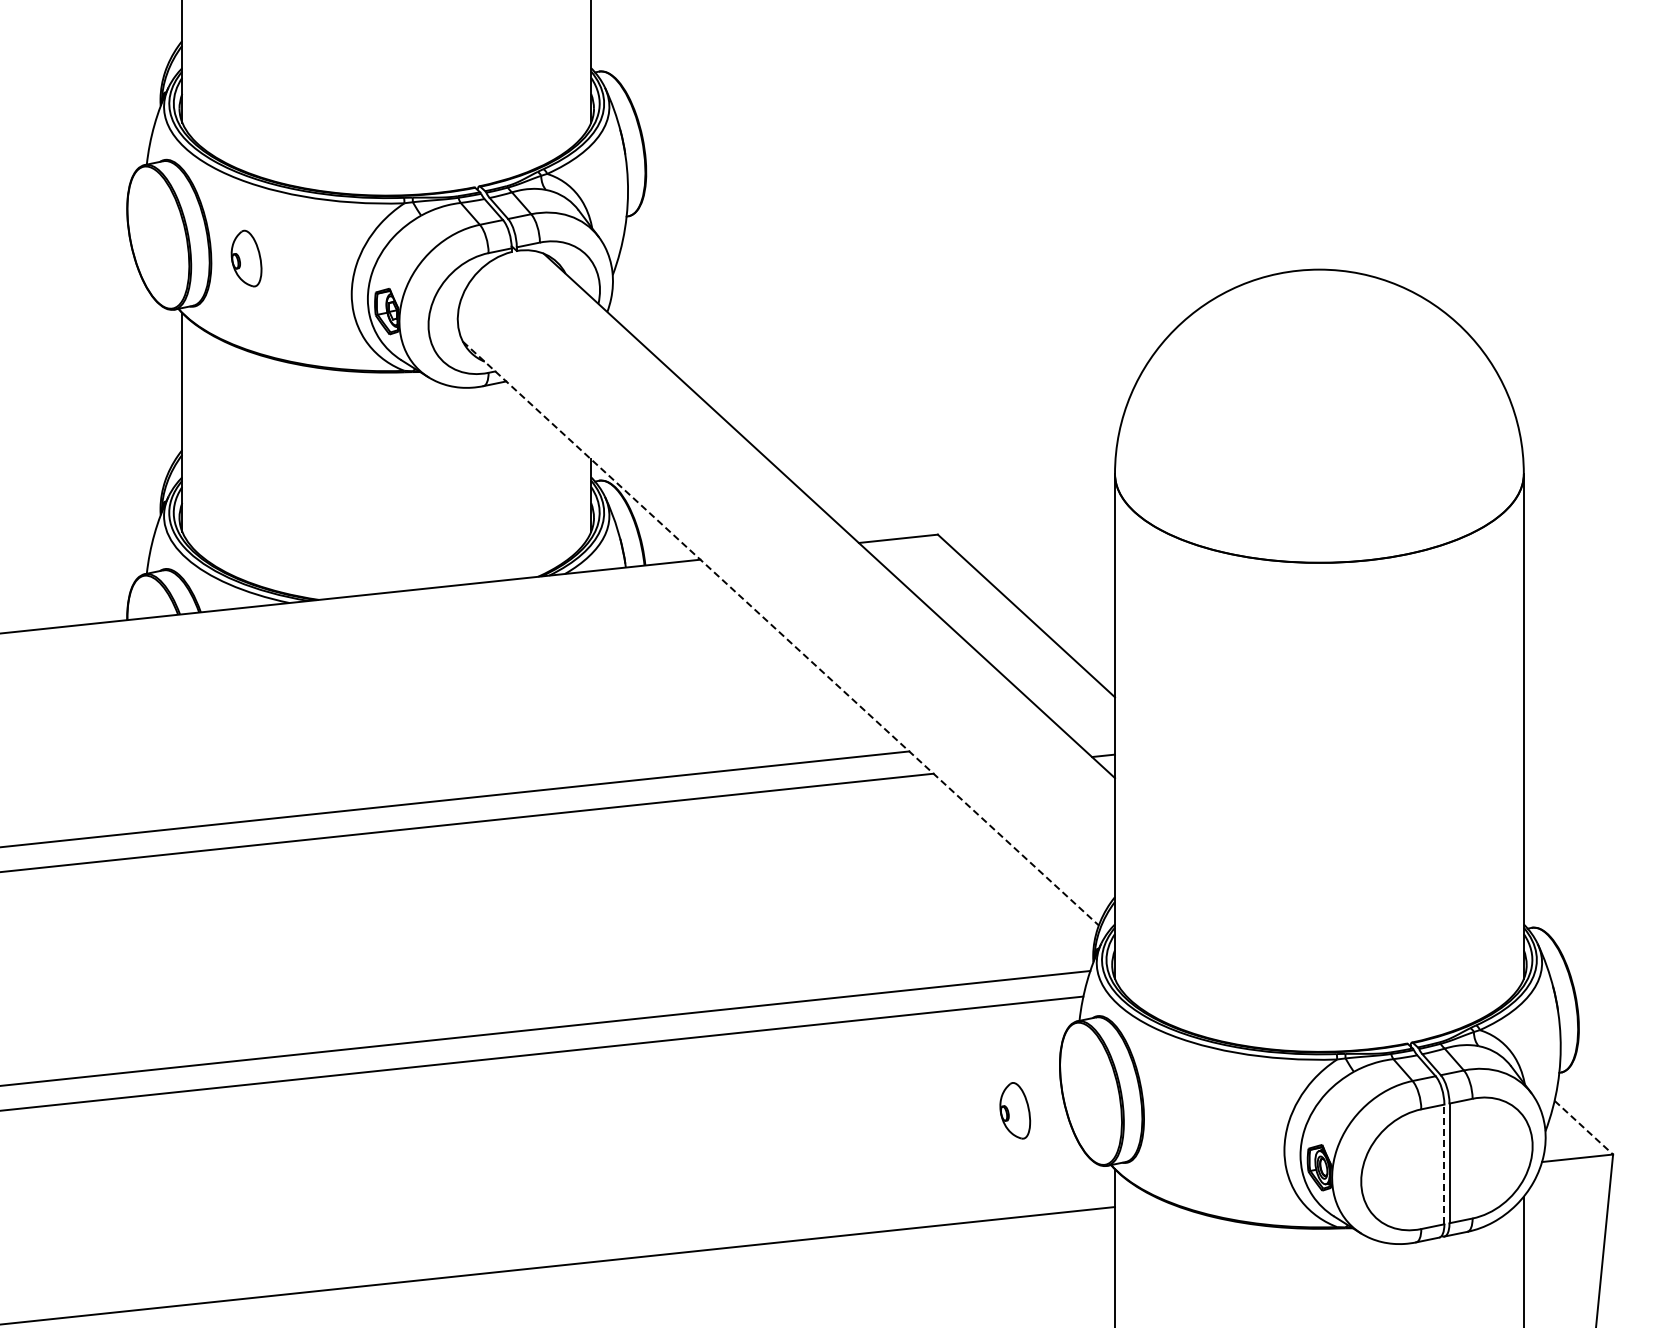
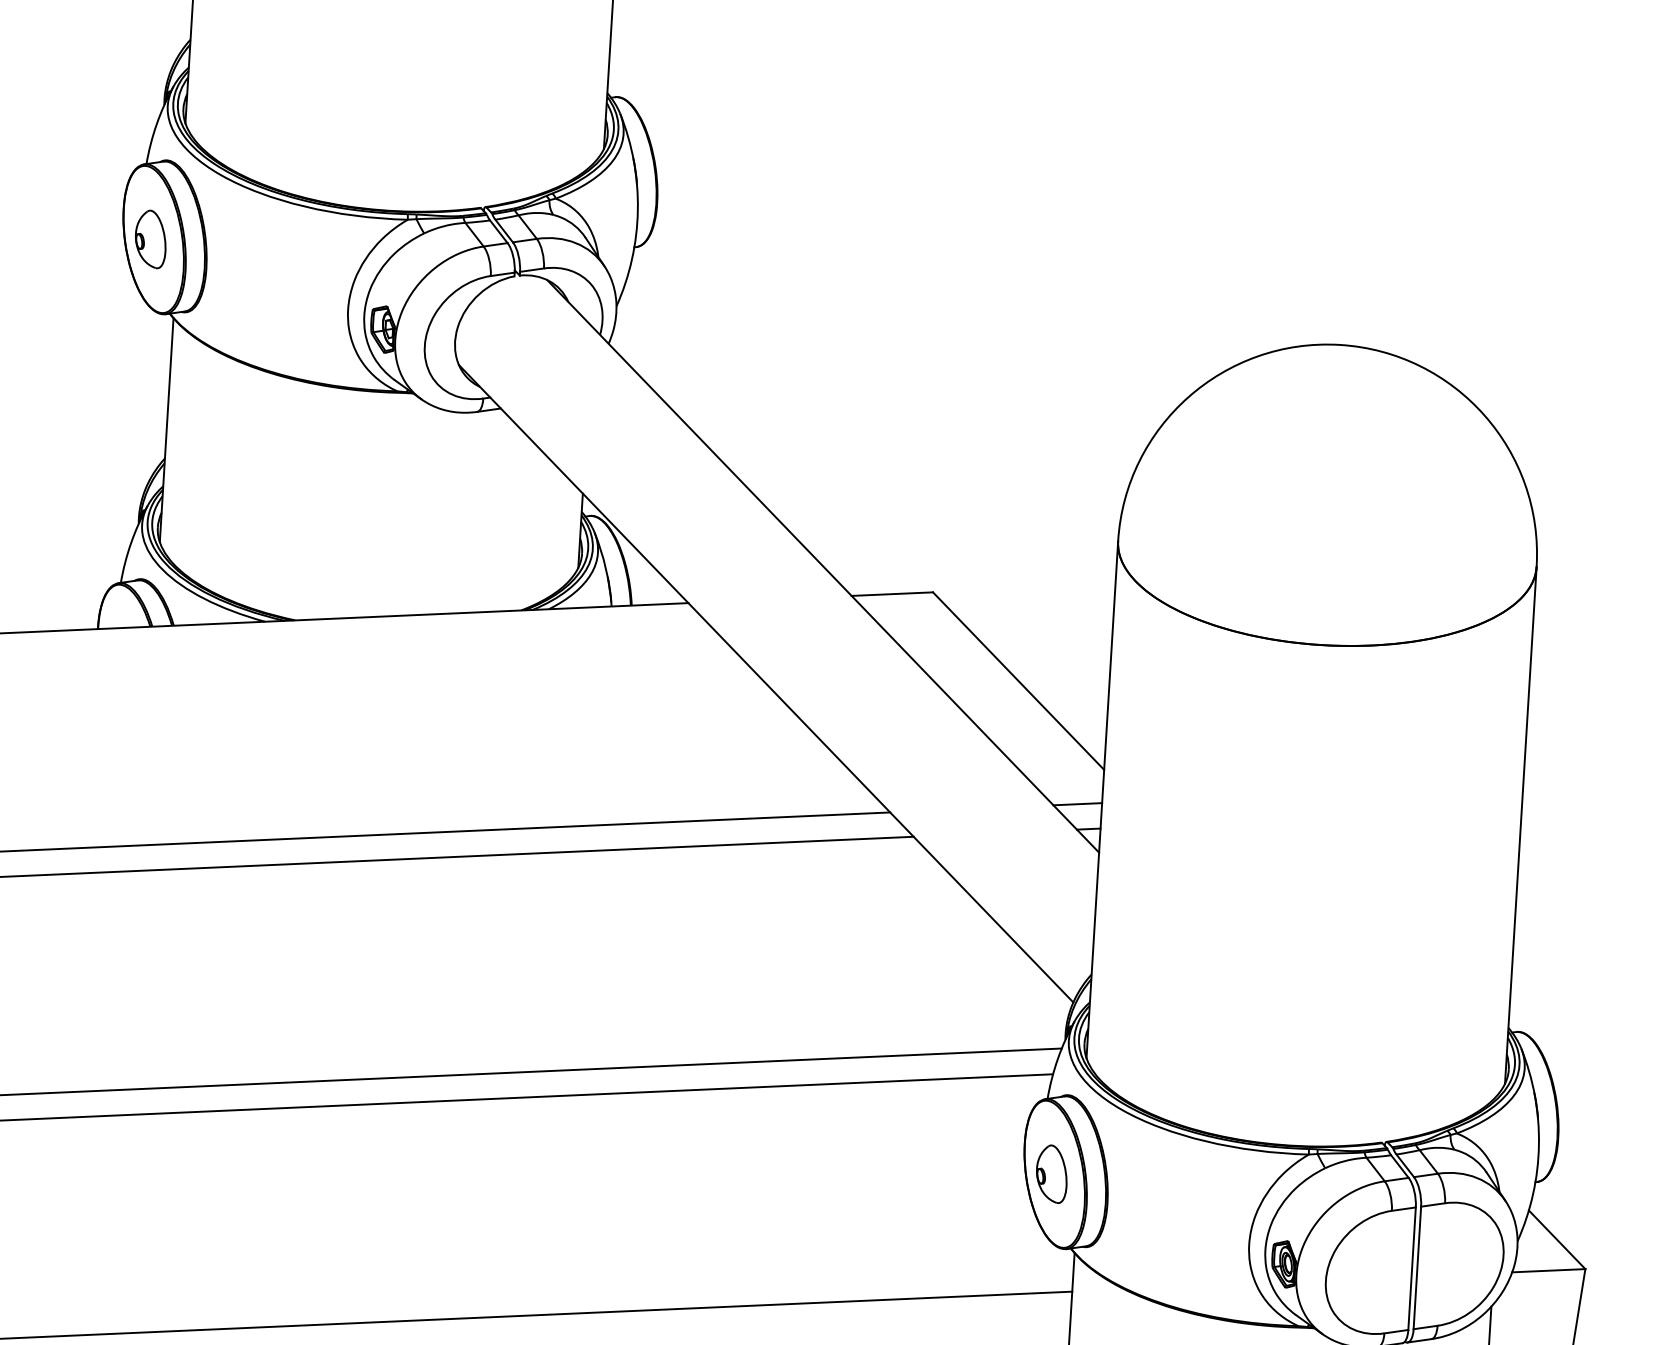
part: (246, 258) -> (150, 239), moved
line: (780, 633) -> (765, 683), dashed -> solid
line: (1091, 731) -> (1077, 803), added
part: (1015, 1110) -> (1052, 1173), moved
line: (1583, 1127) -> (1556, 1239), dashed -> solid
line: (1444, 1164) -> (1412, 1268), dashed -> solid

